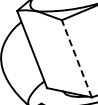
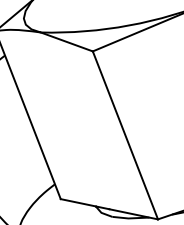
line: (76, 58) -> (124, 134), dashed -> solid

